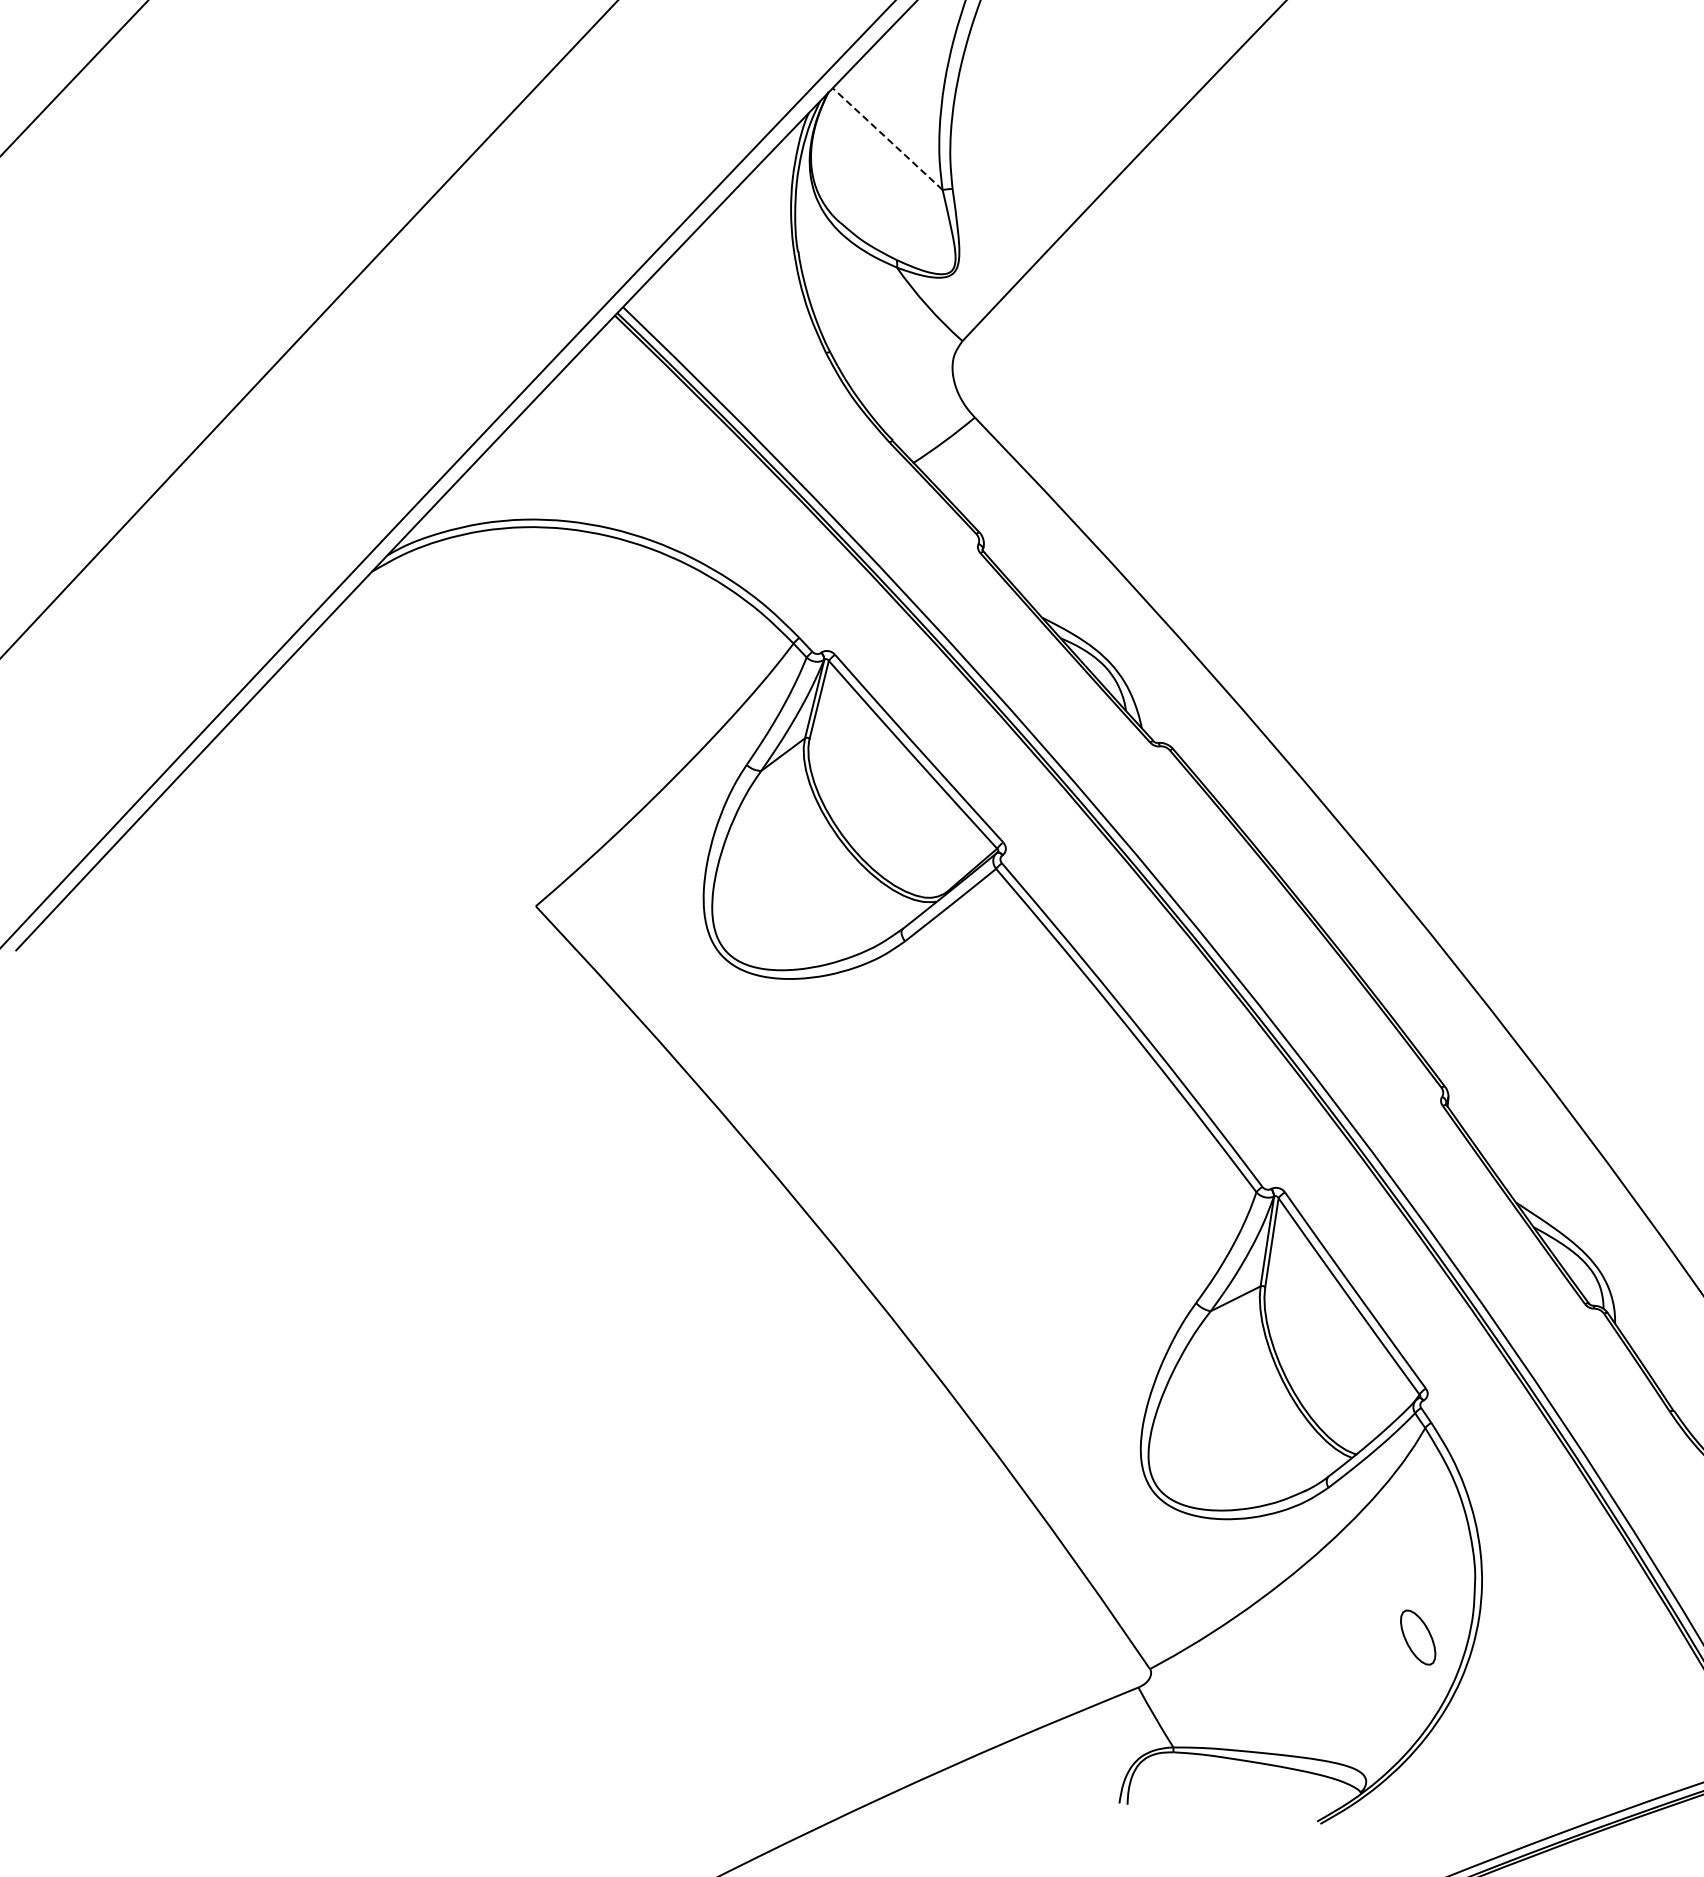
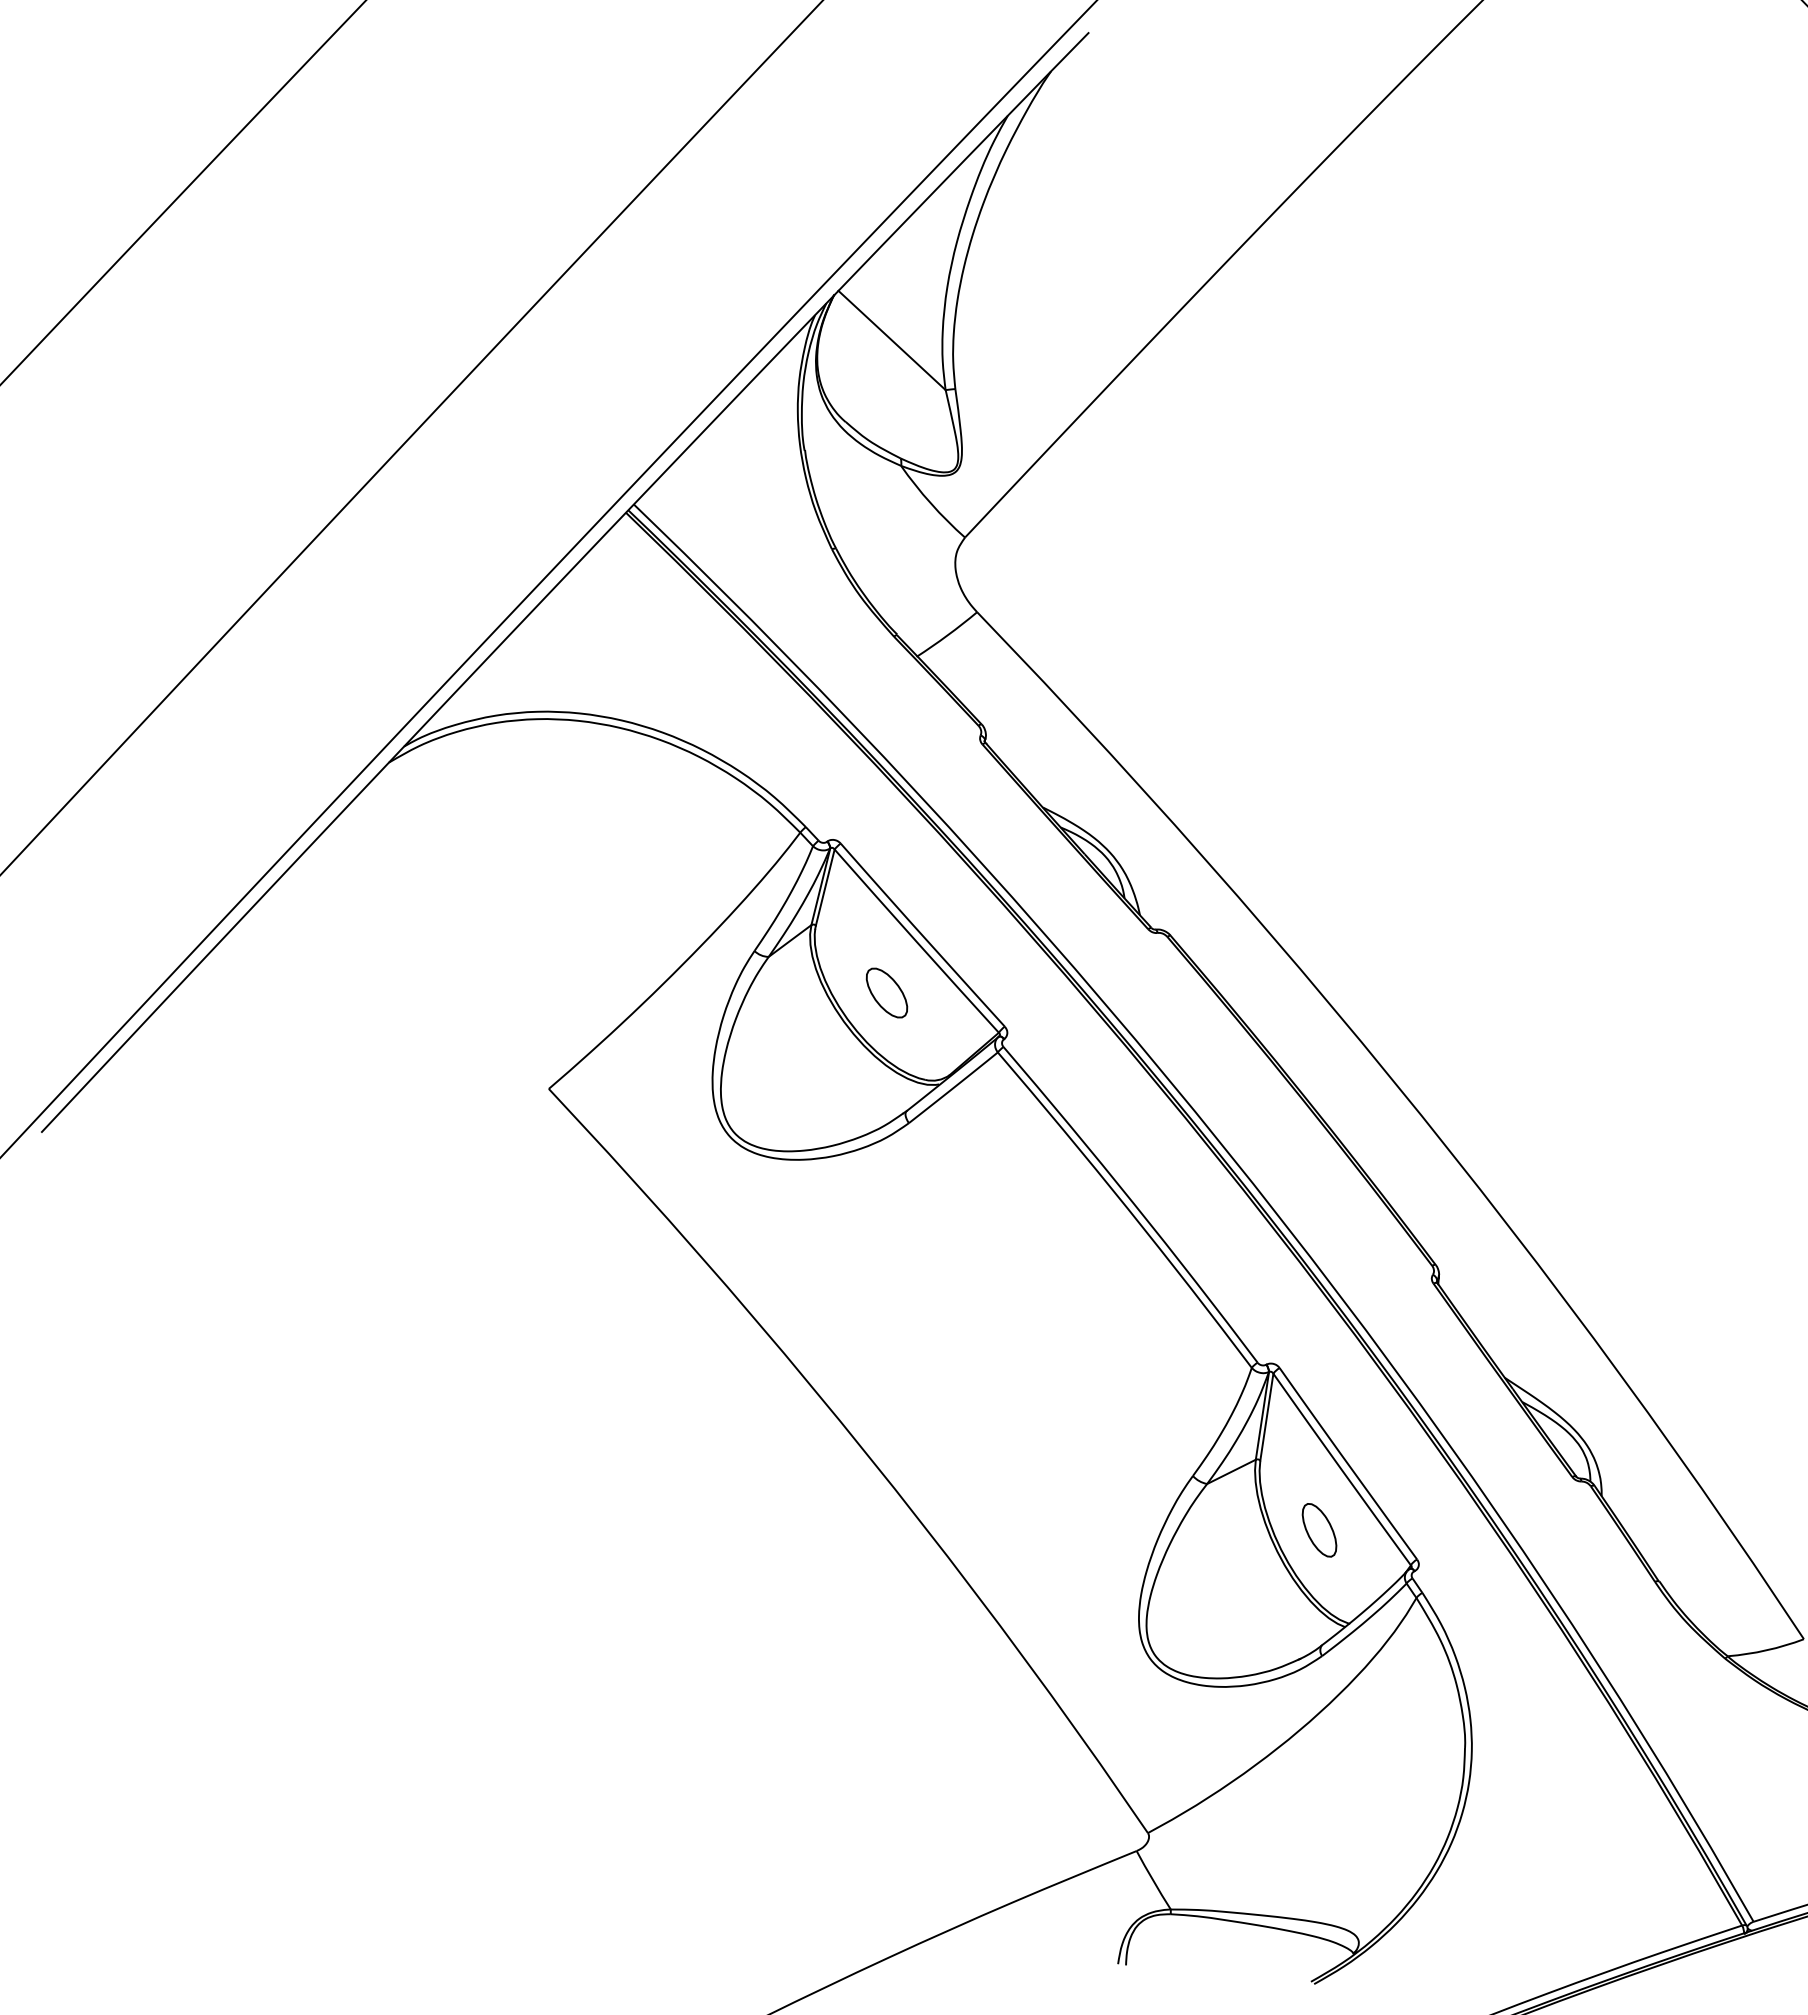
line: (887, 139) -> (891, 340), dashed -> solid
part: (881, 807) -> (886, 992), added
part: (1418, 1637) -> (1319, 1530), moved

